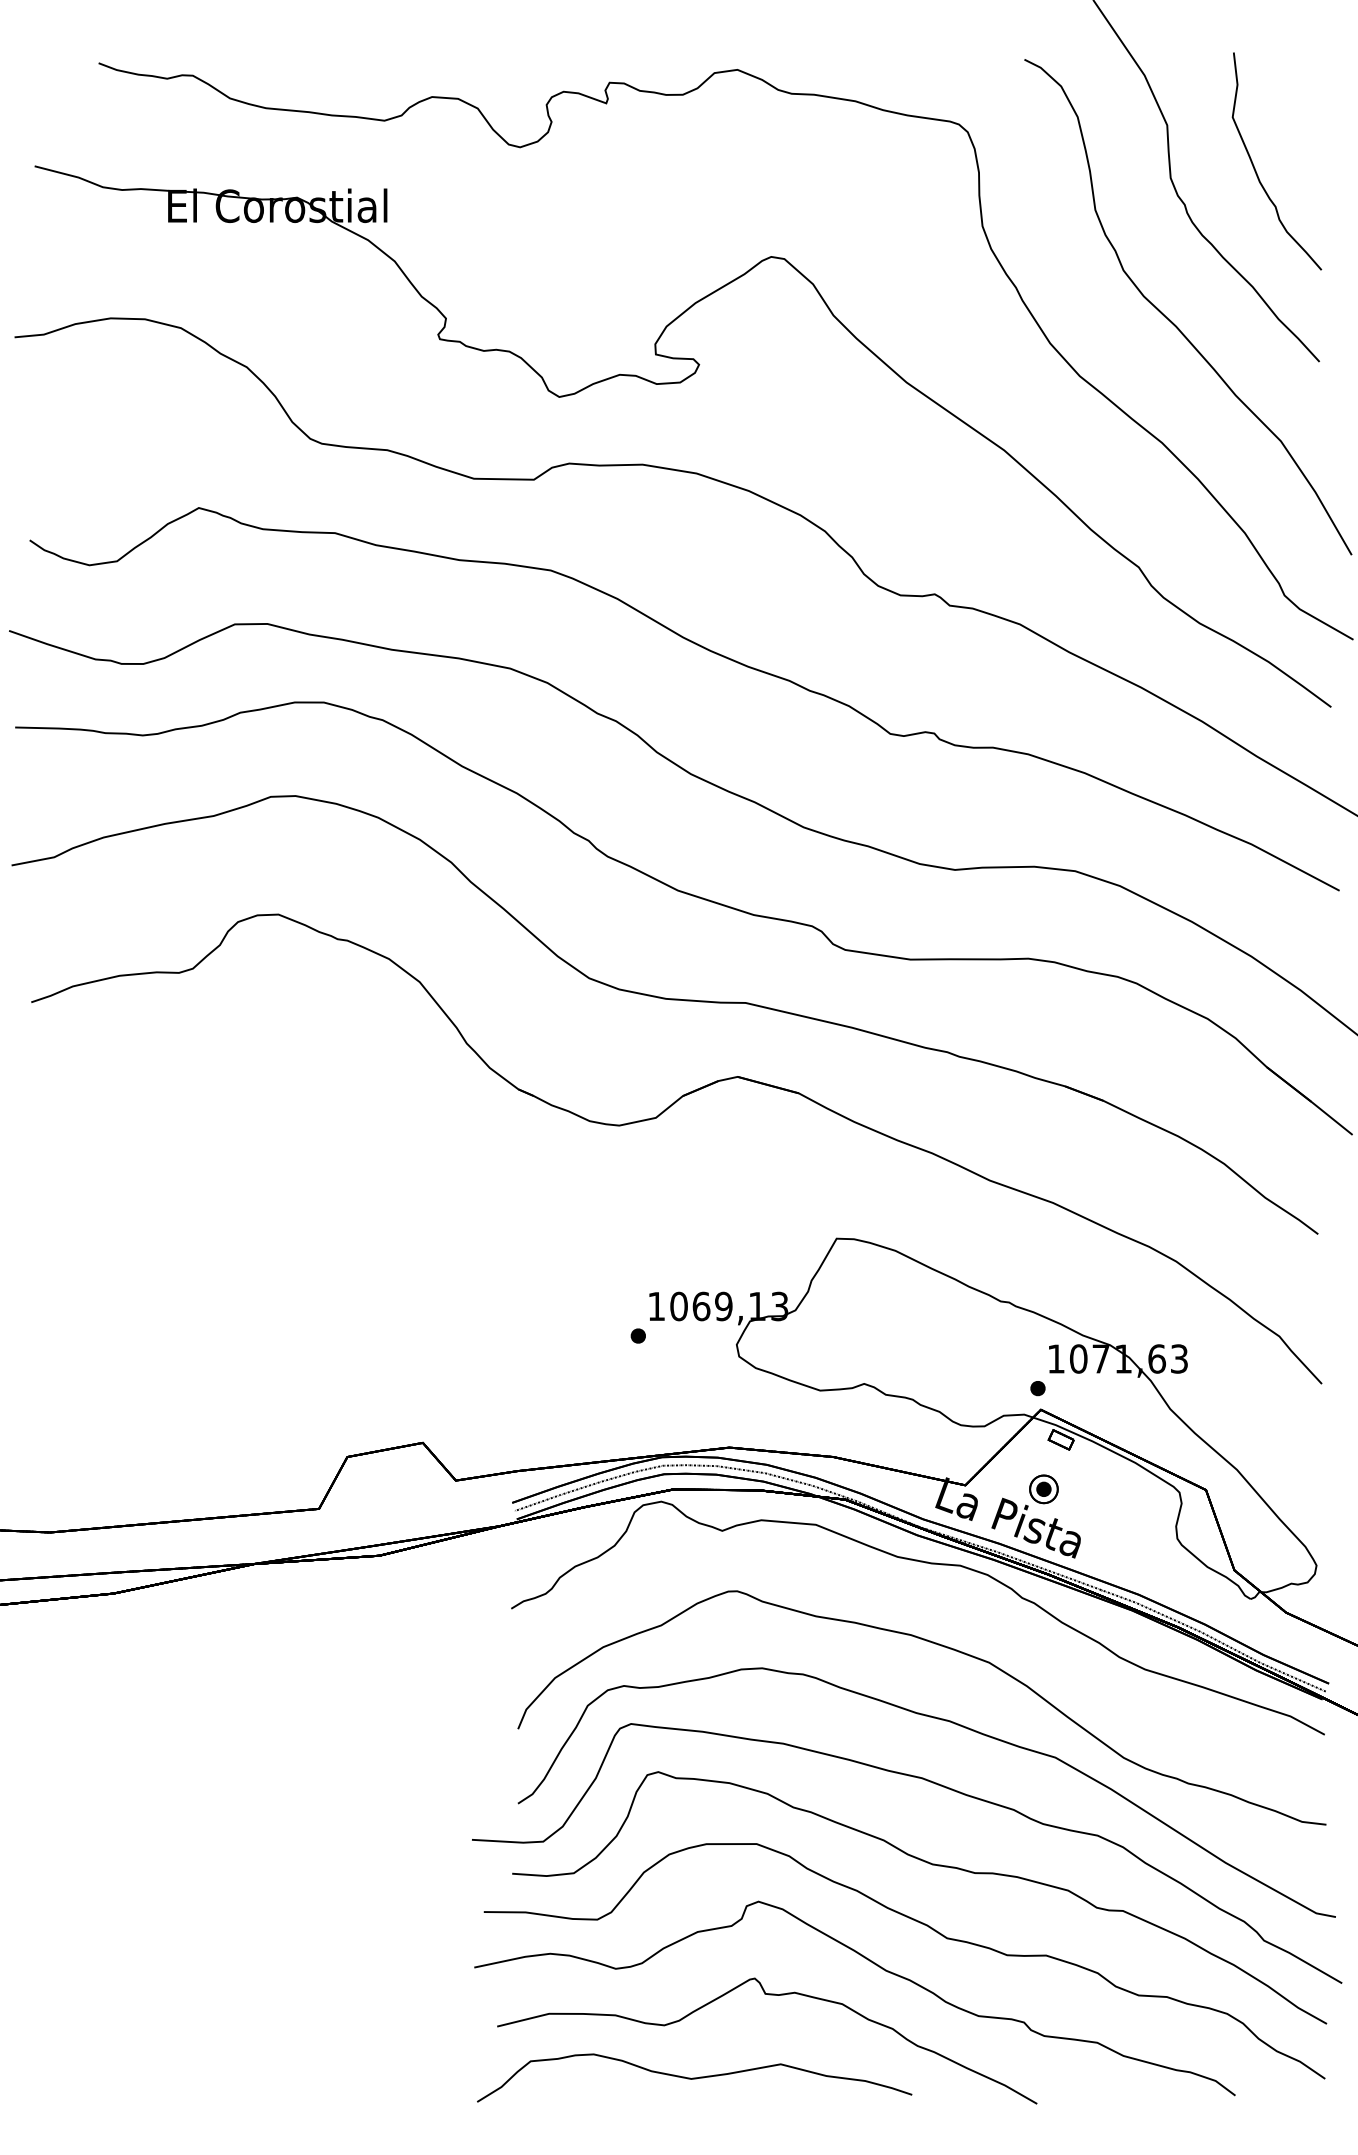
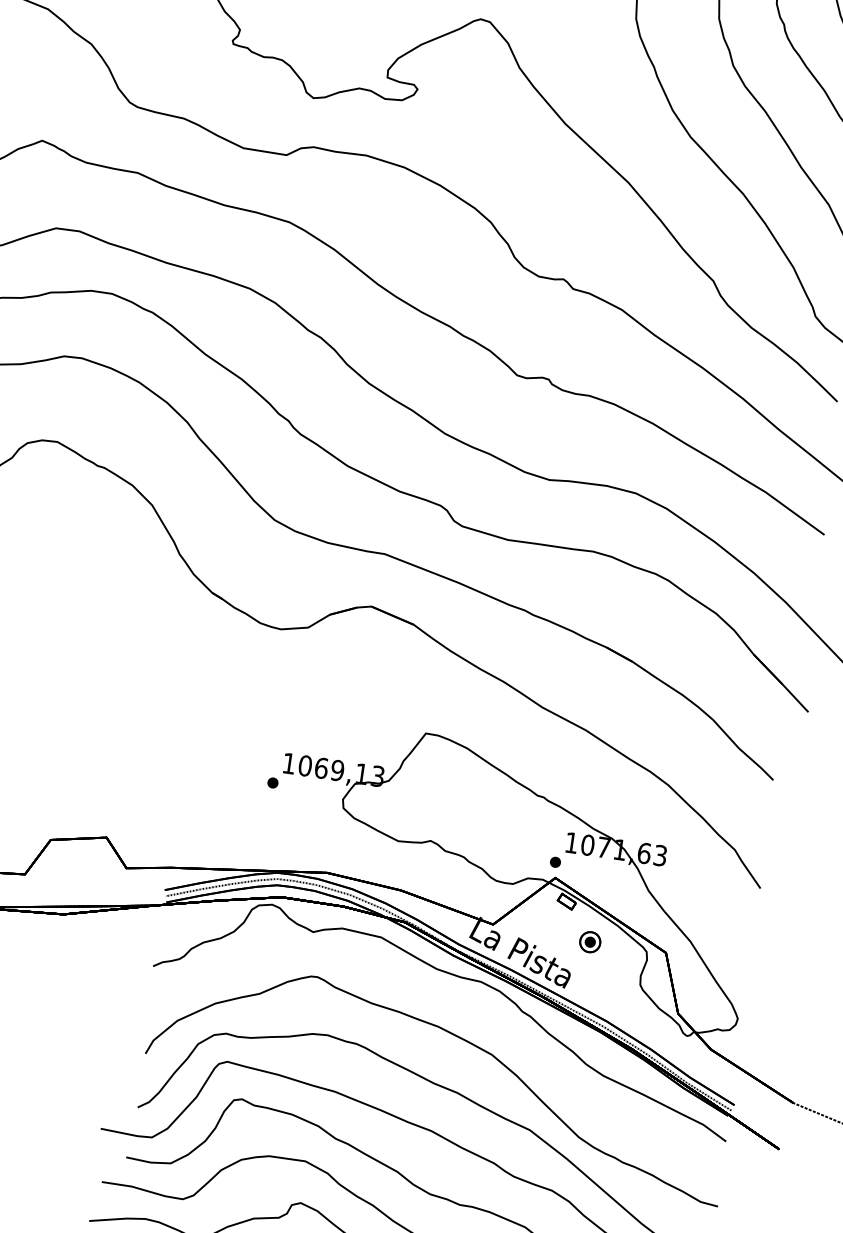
part: (1043, 1489) -> (589, 942), moved

